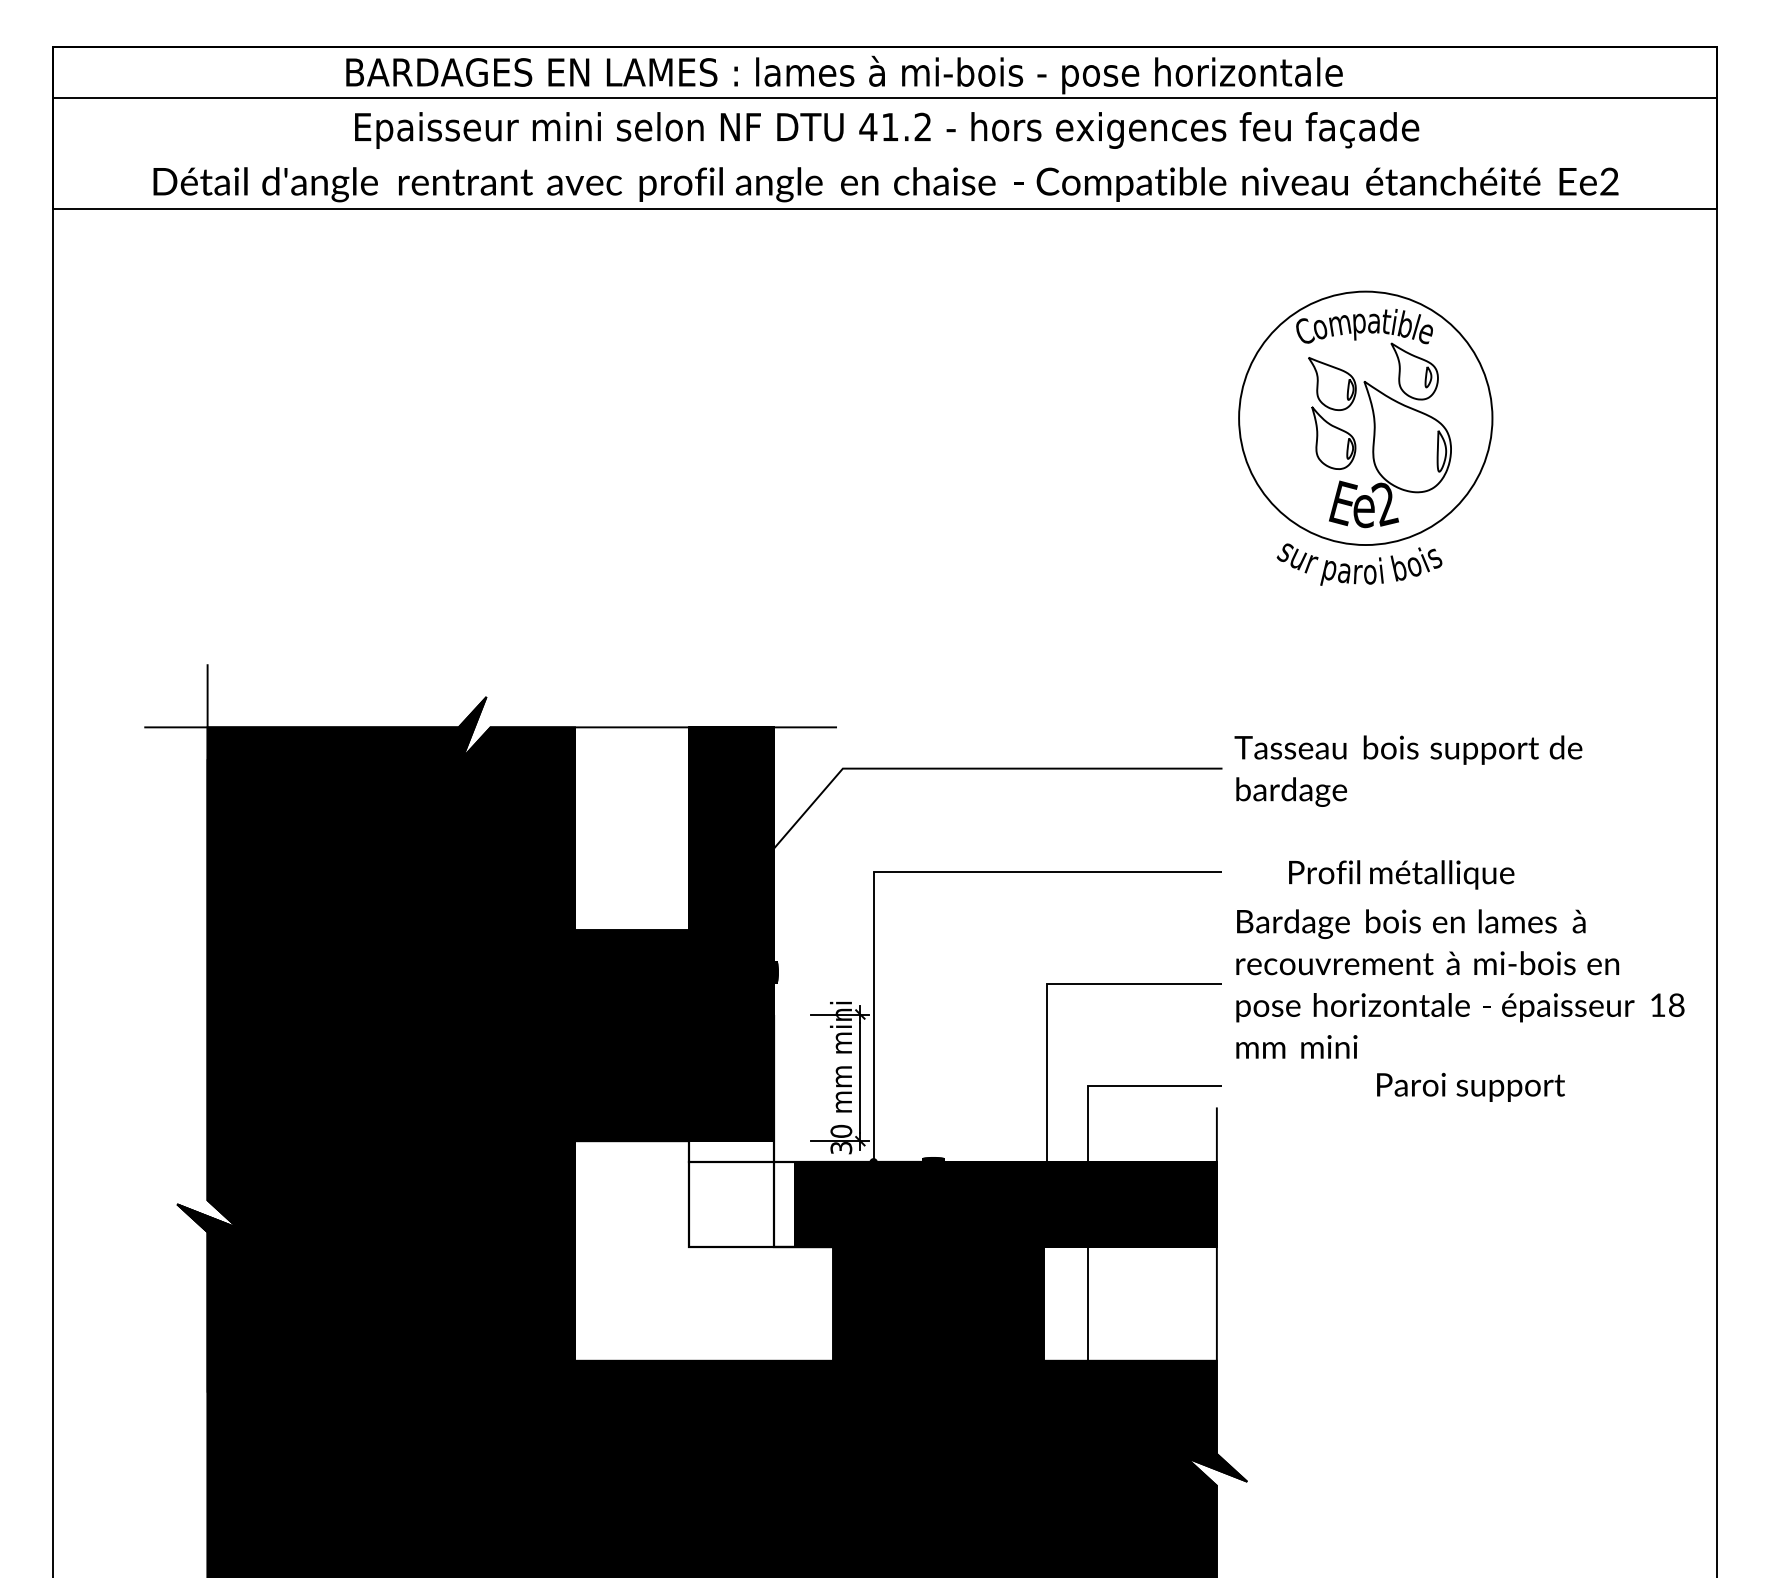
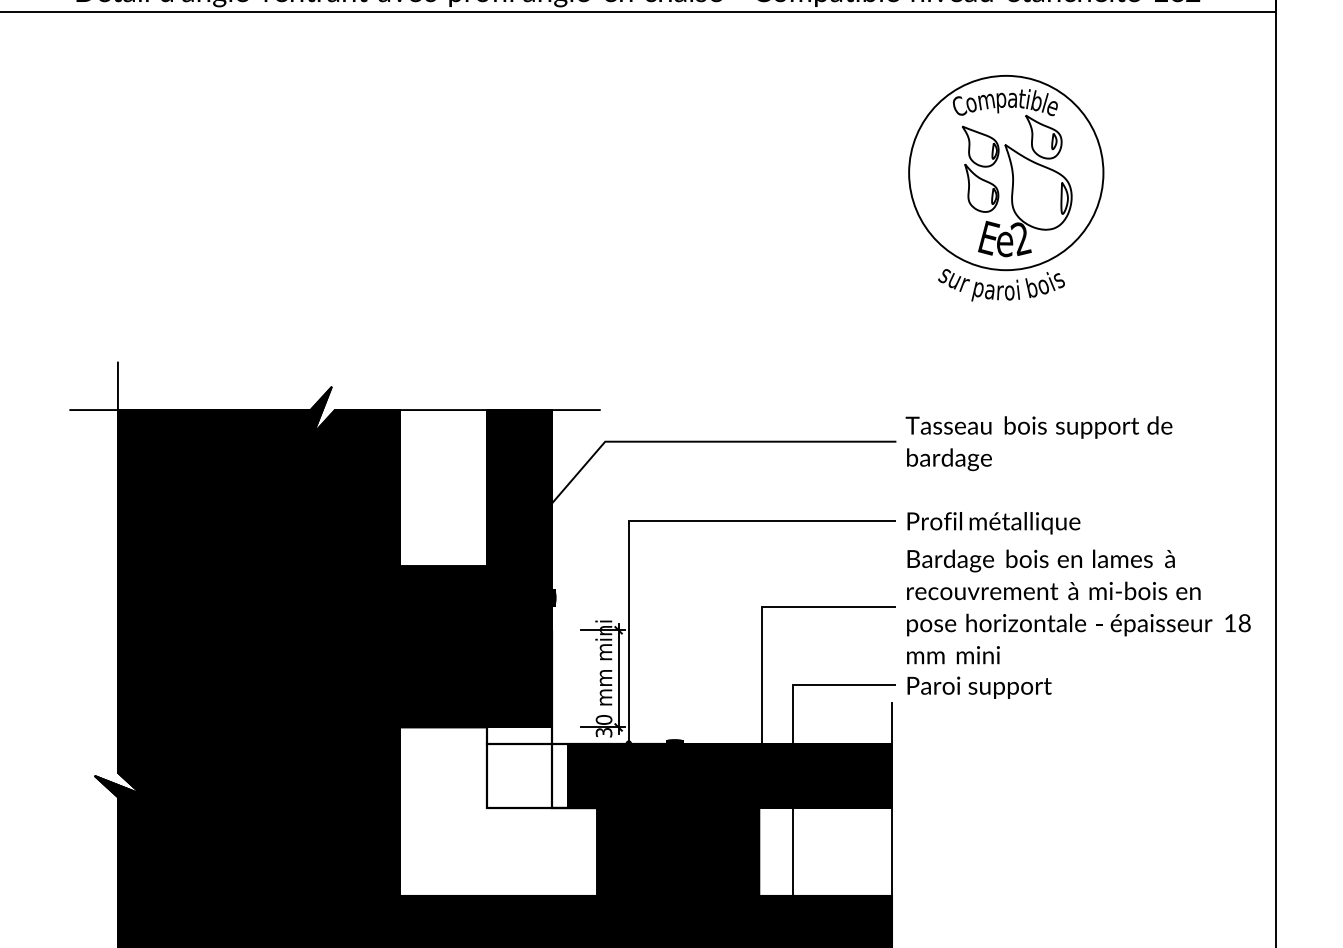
text: (1401, 874) -> (993, 522), moved
text: (1470, 1086) -> (979, 687), moved

